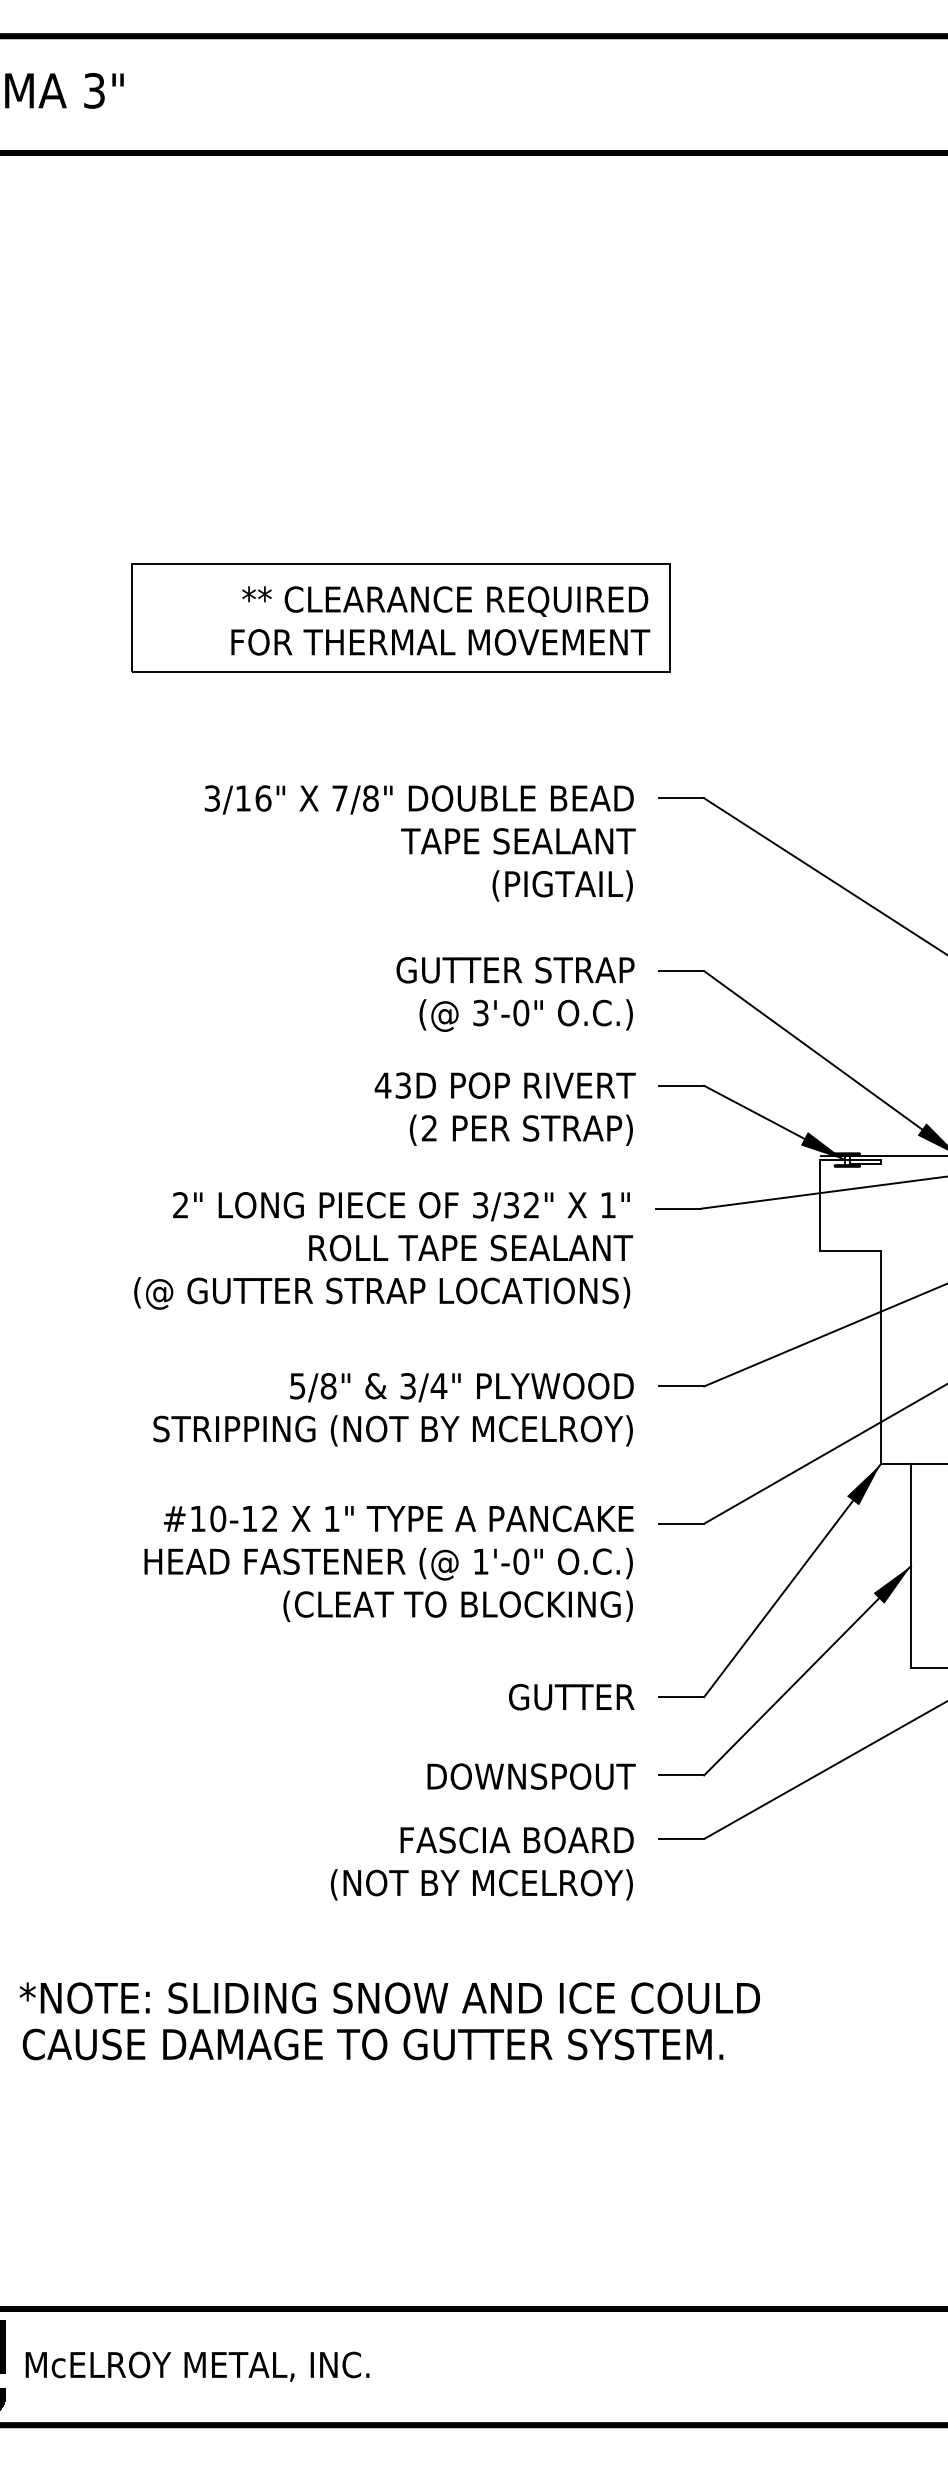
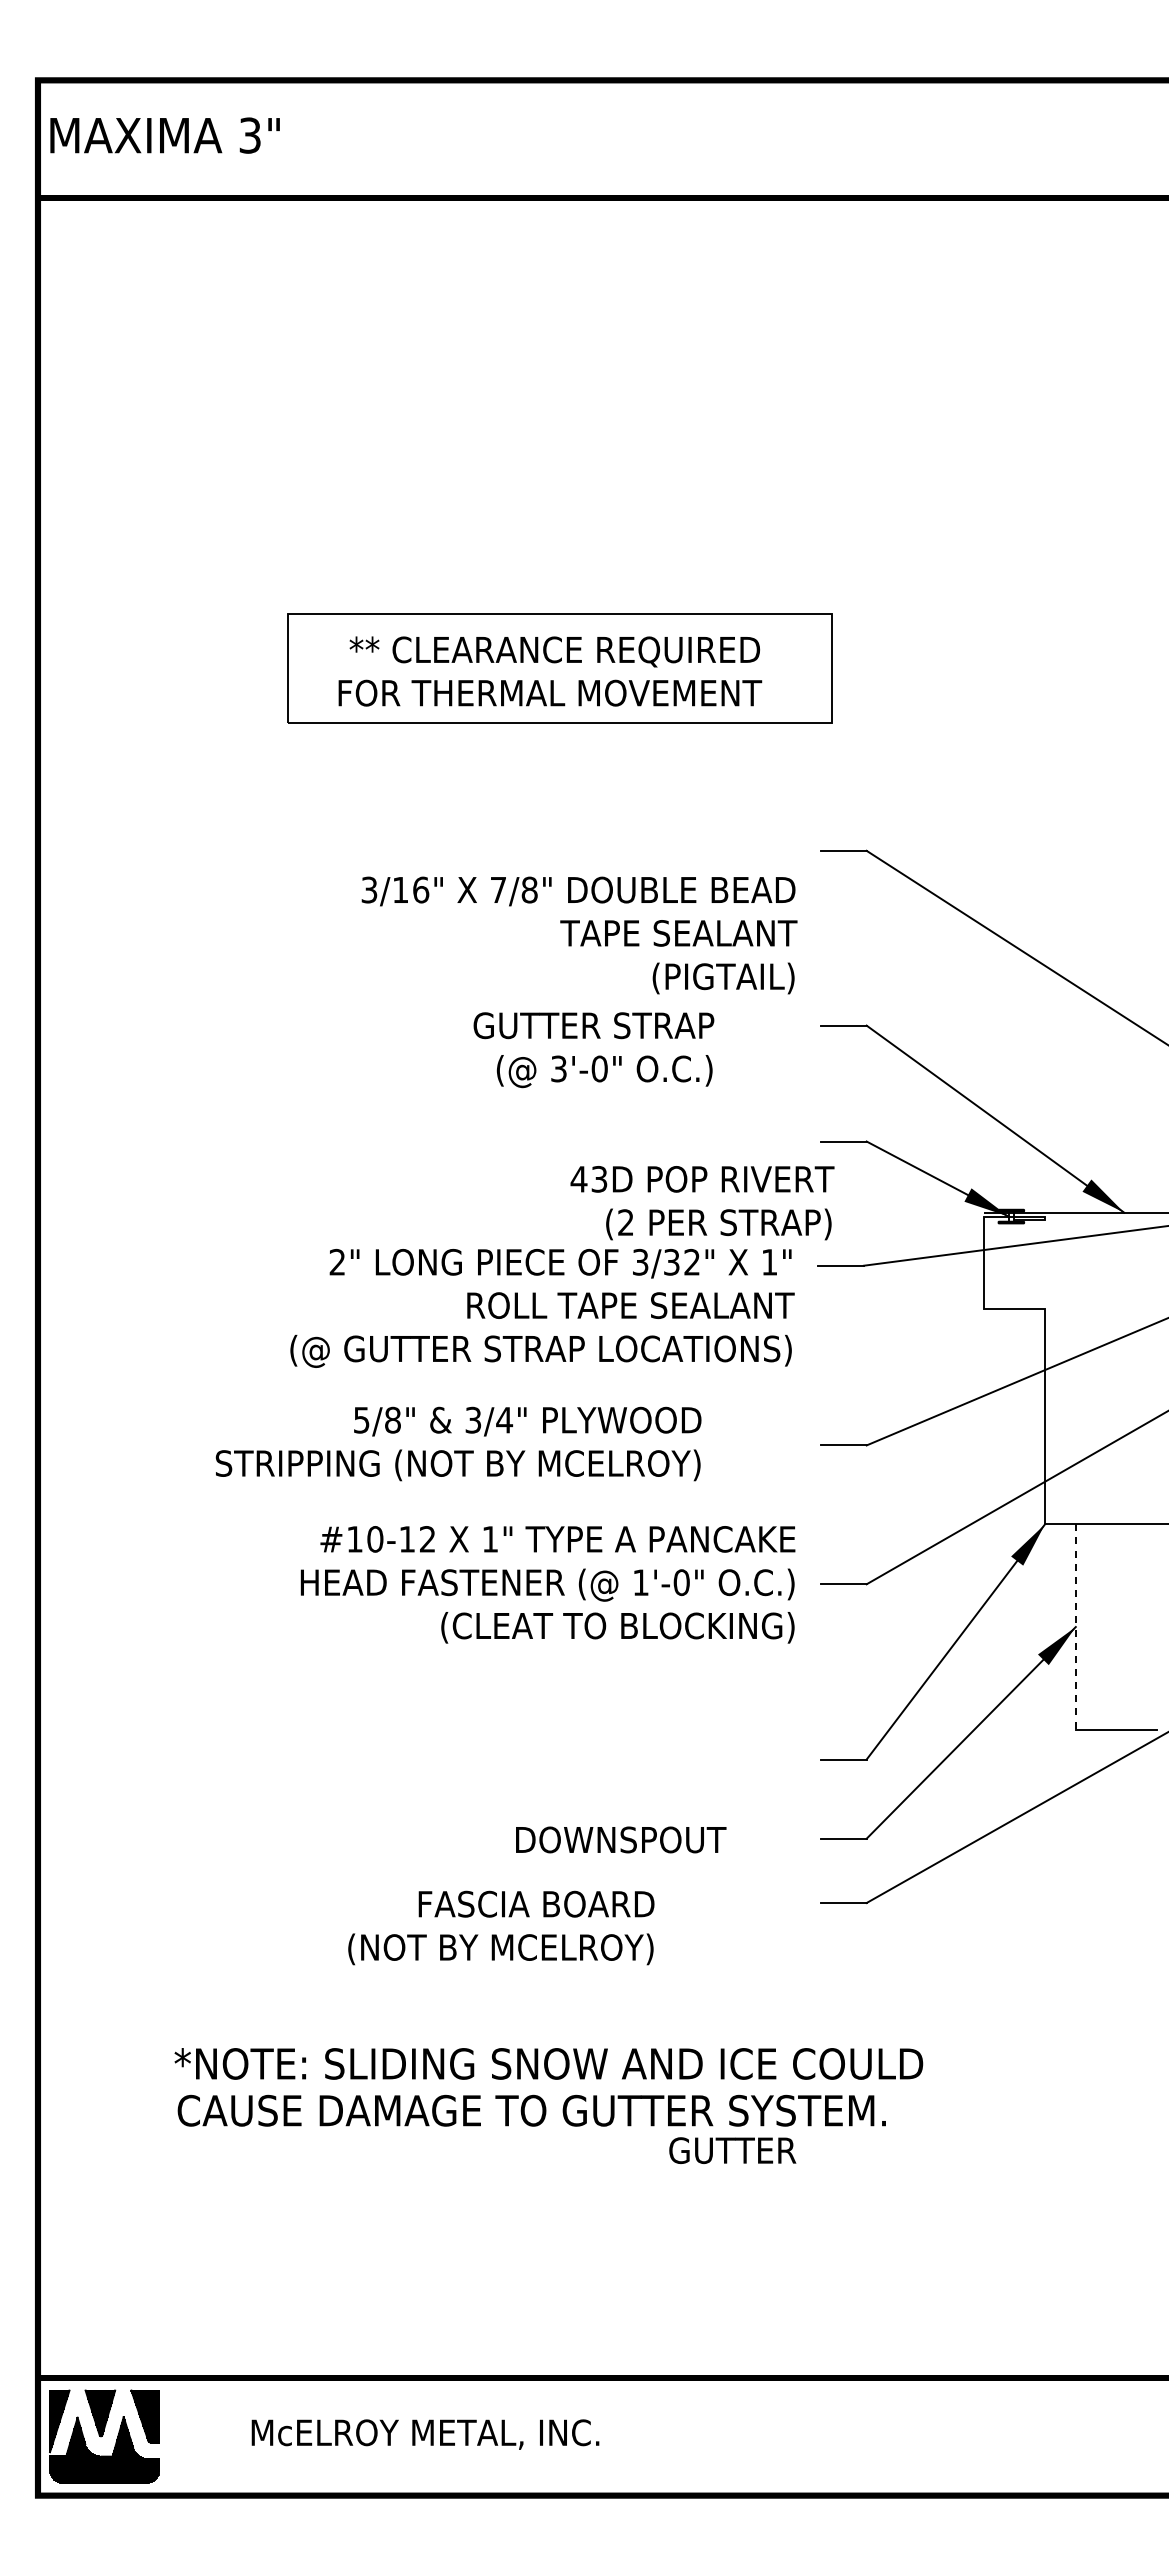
text: (440, 620) -> (550, 671), moved
text: (420, 843) -> (579, 935), moved
text: (515, 994) -> (593, 1050), moved
text: (505, 1109) -> (702, 1203), moved
text: (393, 1409) -> (458, 1443), moved
text: (388, 1563) -> (547, 1584), moved
line: (910, 1566) -> (1075, 1627), solid -> dashed
text: (571, 1697) -> (732, 2150), moved
text: (531, 1776) -> (621, 1839), moved
text: (482, 1863) -> (501, 1927), moved
text: (197, 2366) -> (425, 2434), moved

